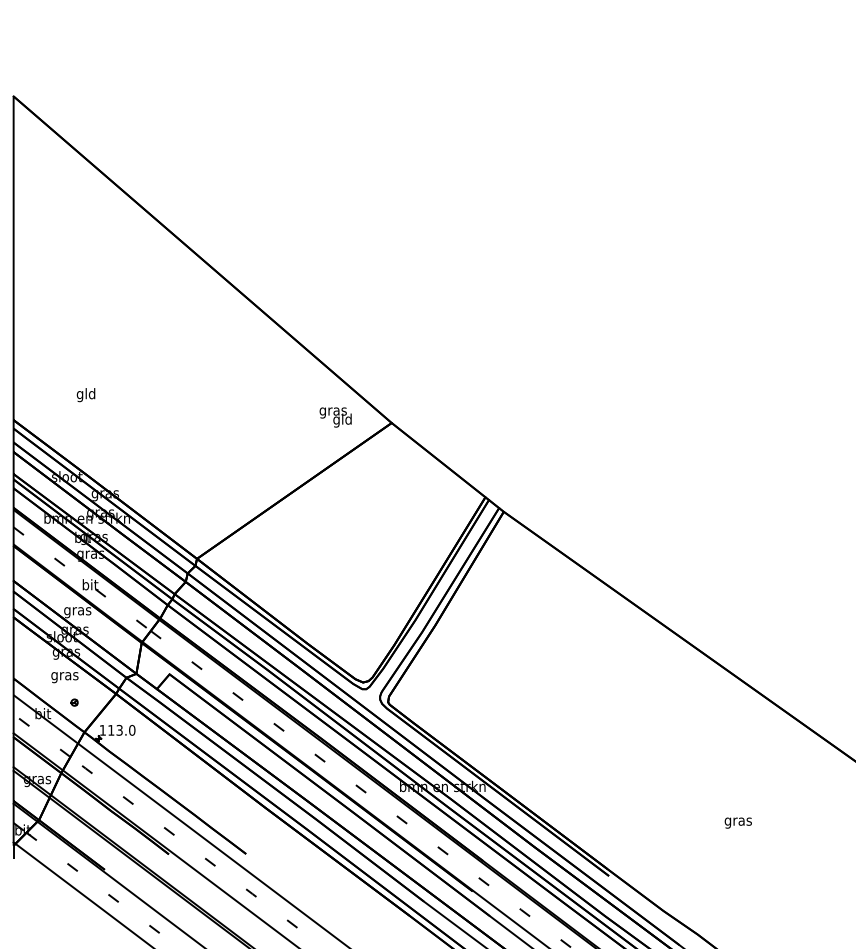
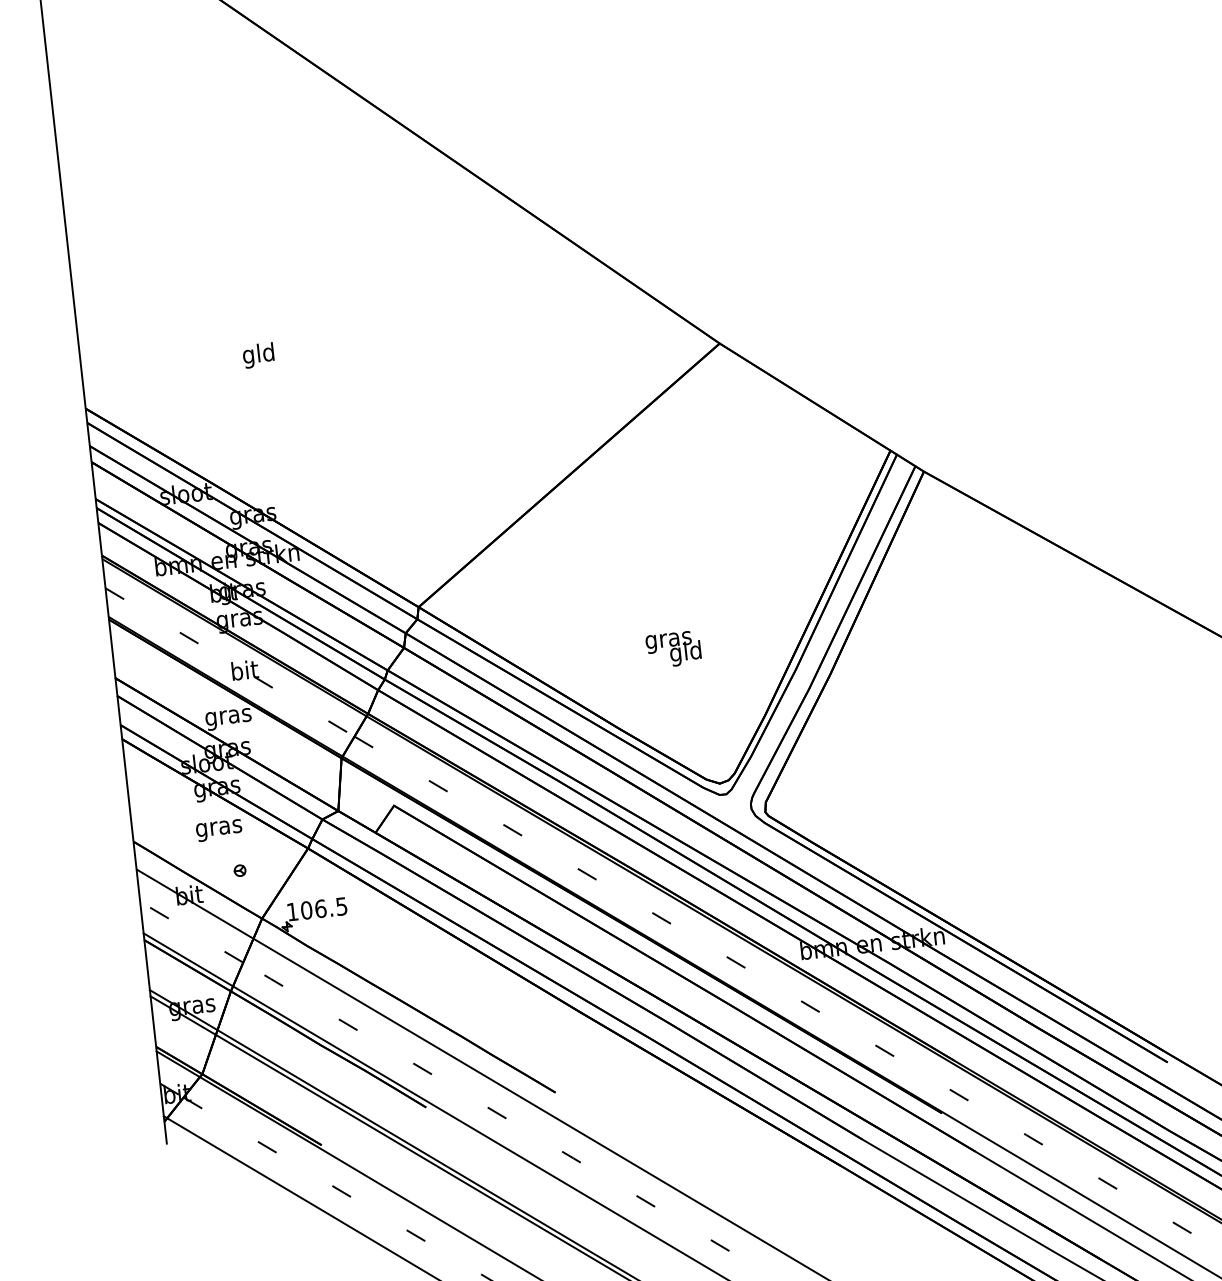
text: (85, 395) -> (257, 356), moved
text: (335, 417) -> (673, 649), moved
text: (121, 729) -> (323, 907), 113.0 -> 106.5

